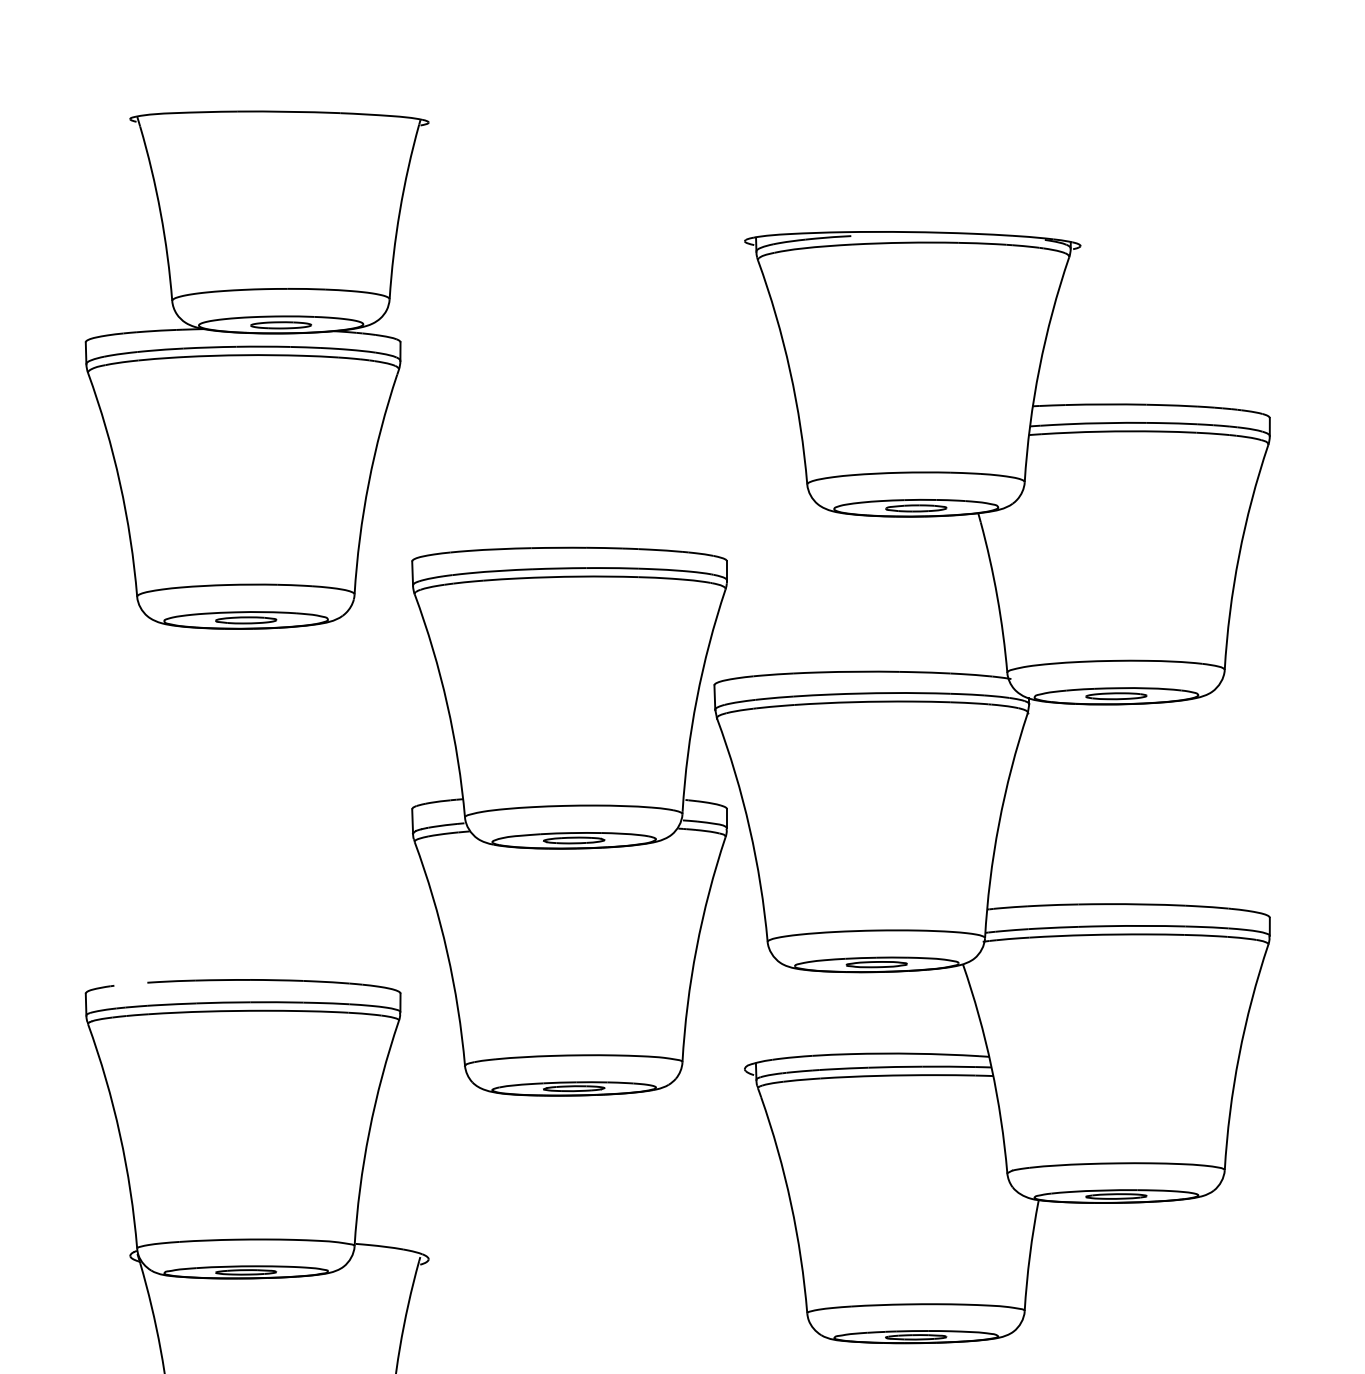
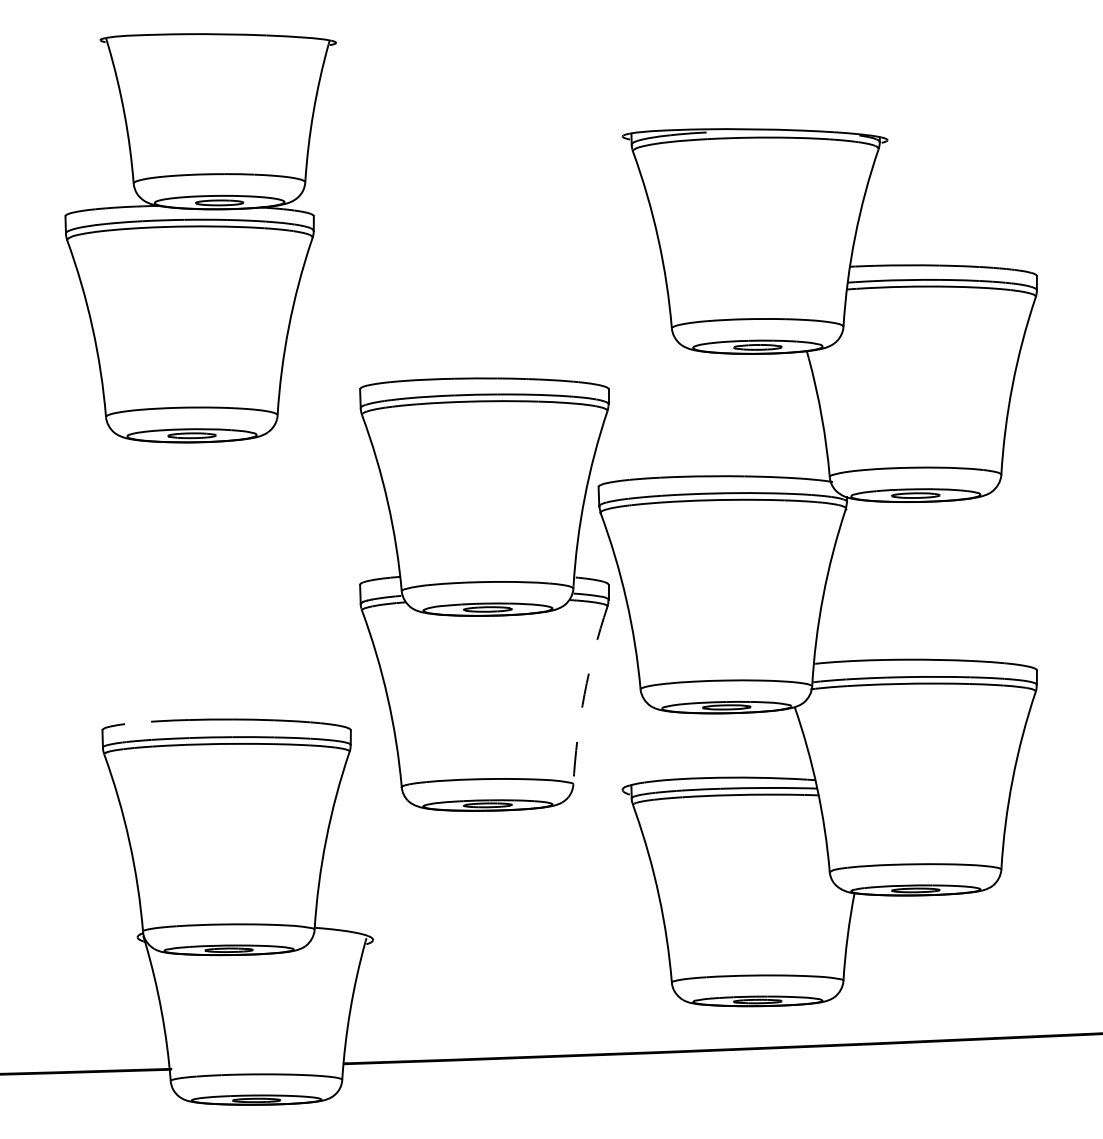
part: (256, 370) -> (200, 238), moved
arc: (696, 948) -> (584, 694), solid -> dashed

